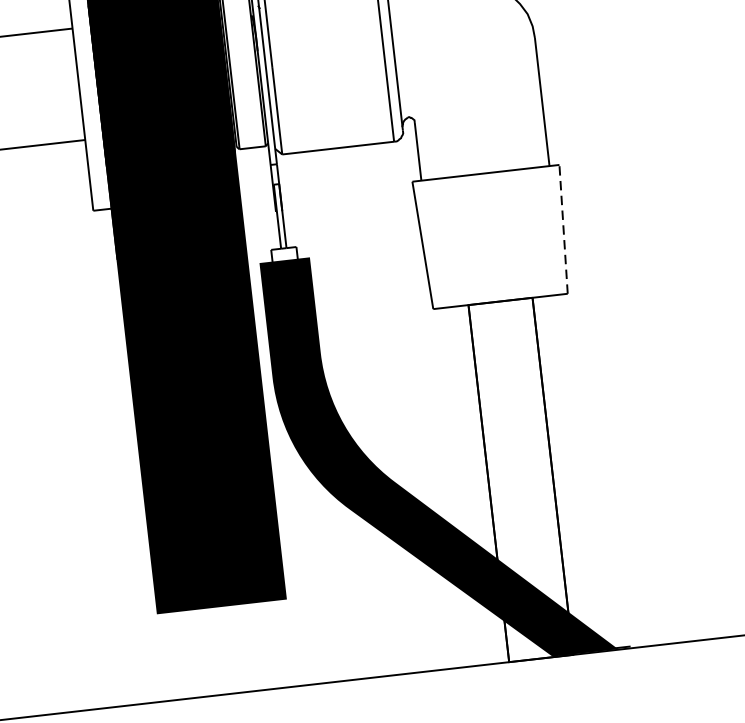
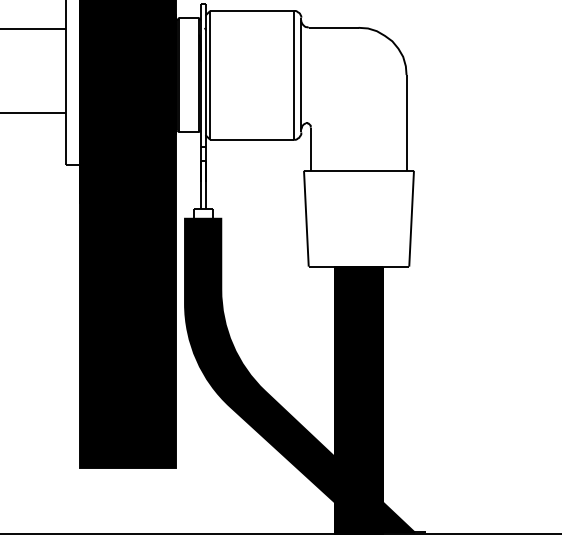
line: (563, 229) -> (411, 218), dashed -> solid
fill: (520, 479) -> (358, 399), added

